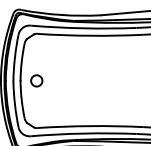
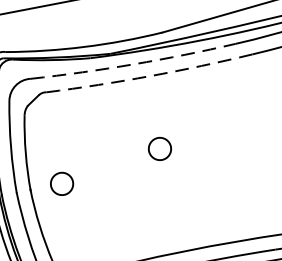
arc: (83, 28) -> (133, 64), solid -> dashed
arc: (90, 35) -> (149, 75), solid -> dashed
circle: (88, 72) -> (159, 148), added

